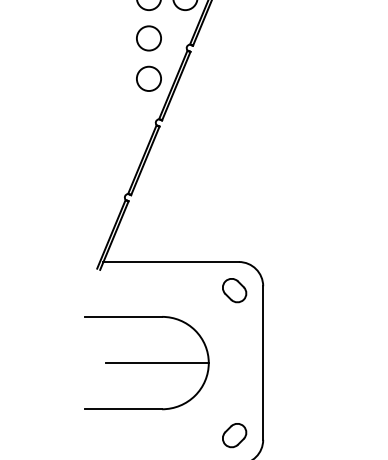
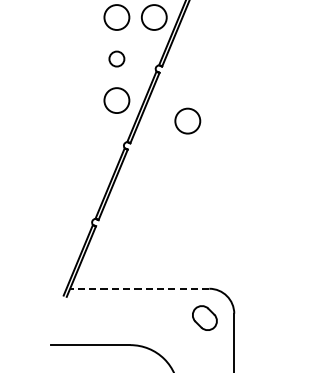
circle: (148, 38) -> (116, 59), size x0.6
circle: (217, 98) -> (187, 120), added
line: (171, 262) -> (140, 289), solid -> dashed

